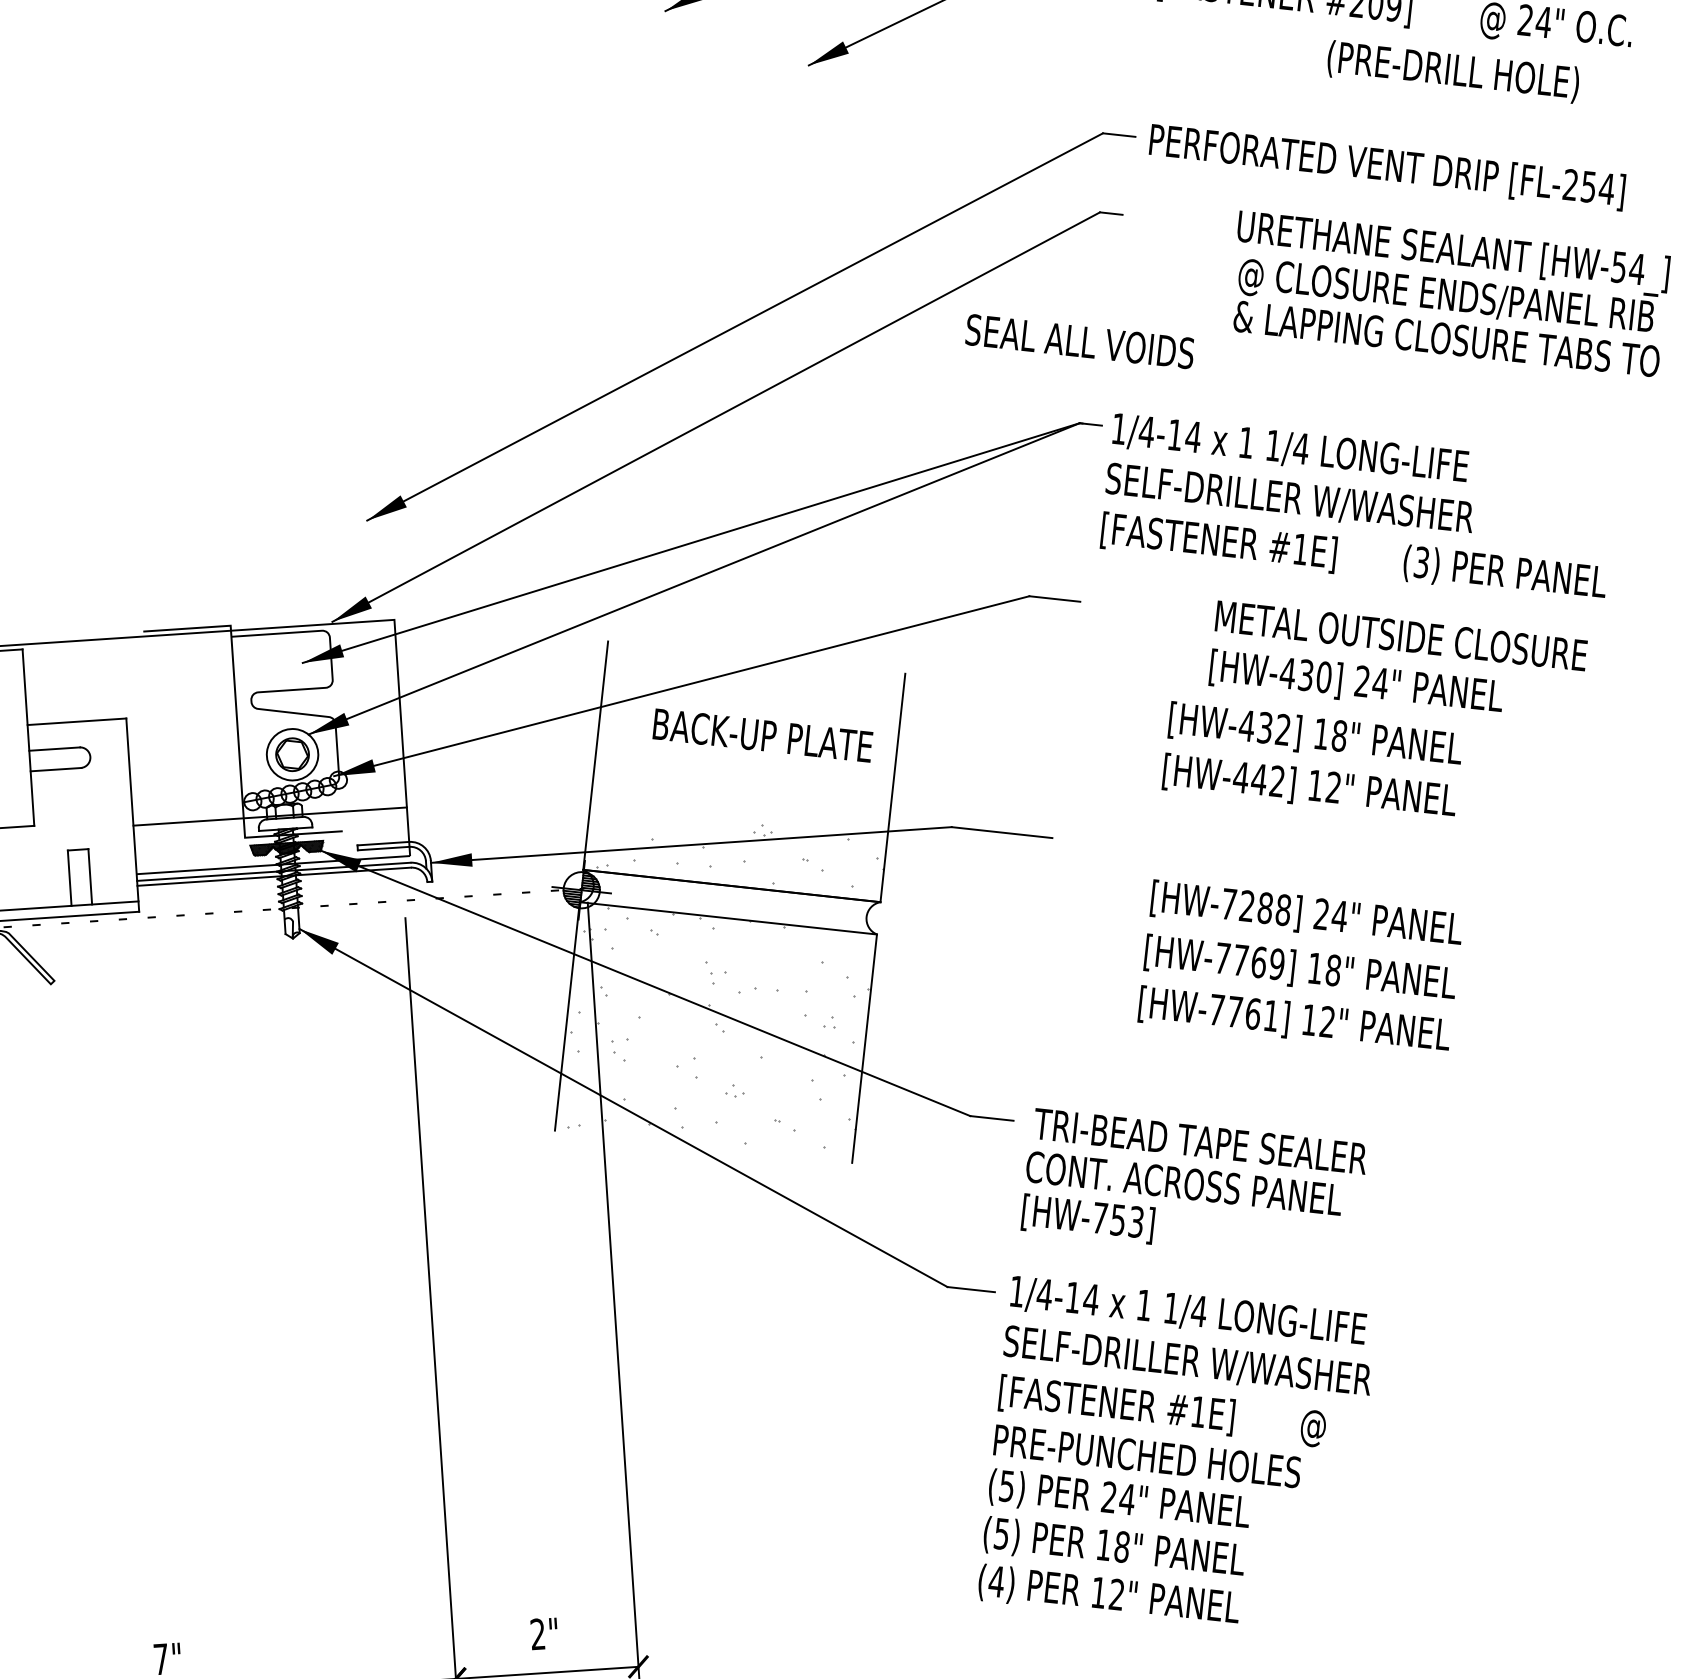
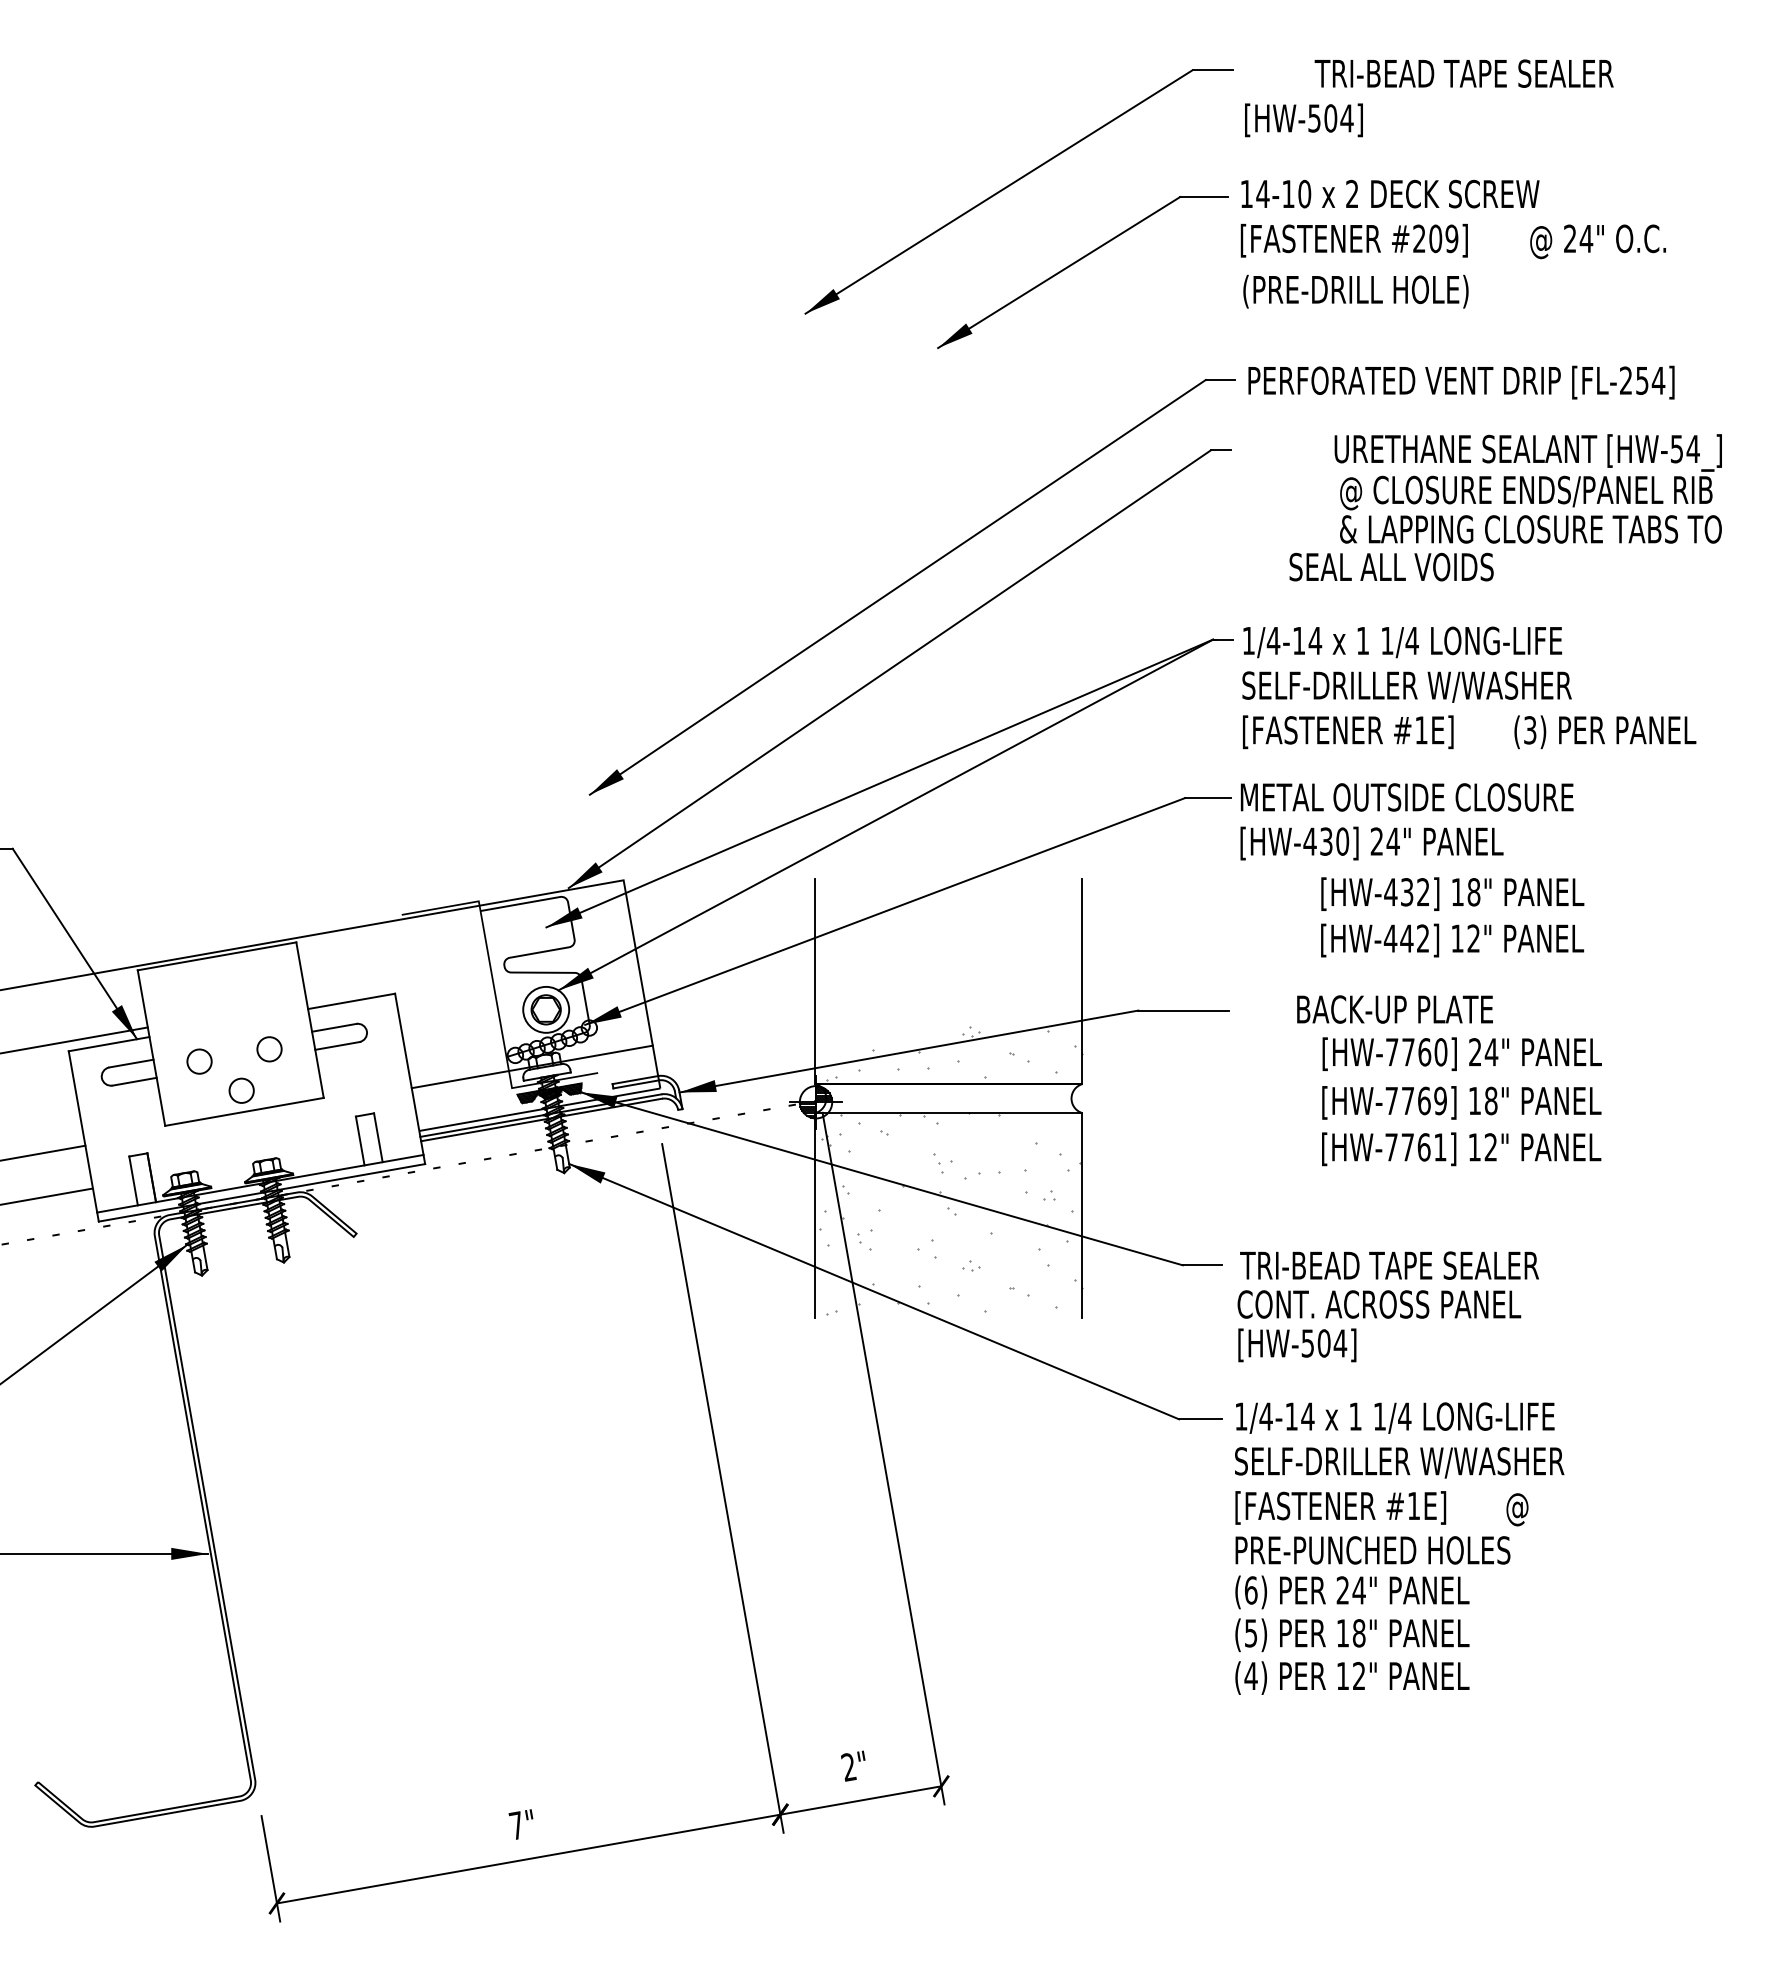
text: (1452, 71) -> (1355, 291), moved
text: (1080, 340) -> (1391, 566), moved
text: (1397, 662) -> (1406, 821), moved
text: (762, 735) -> (1394, 1009), moved
text: (1265, 908) -> (1424, 1052), [HW-7288] -> [HW-7760]
text: (1118, 1220) -> (1324, 1343), [HW-753] -> [HW-504]
text: (1006, 1486) -> (1250, 1590), (5) -> (6)

